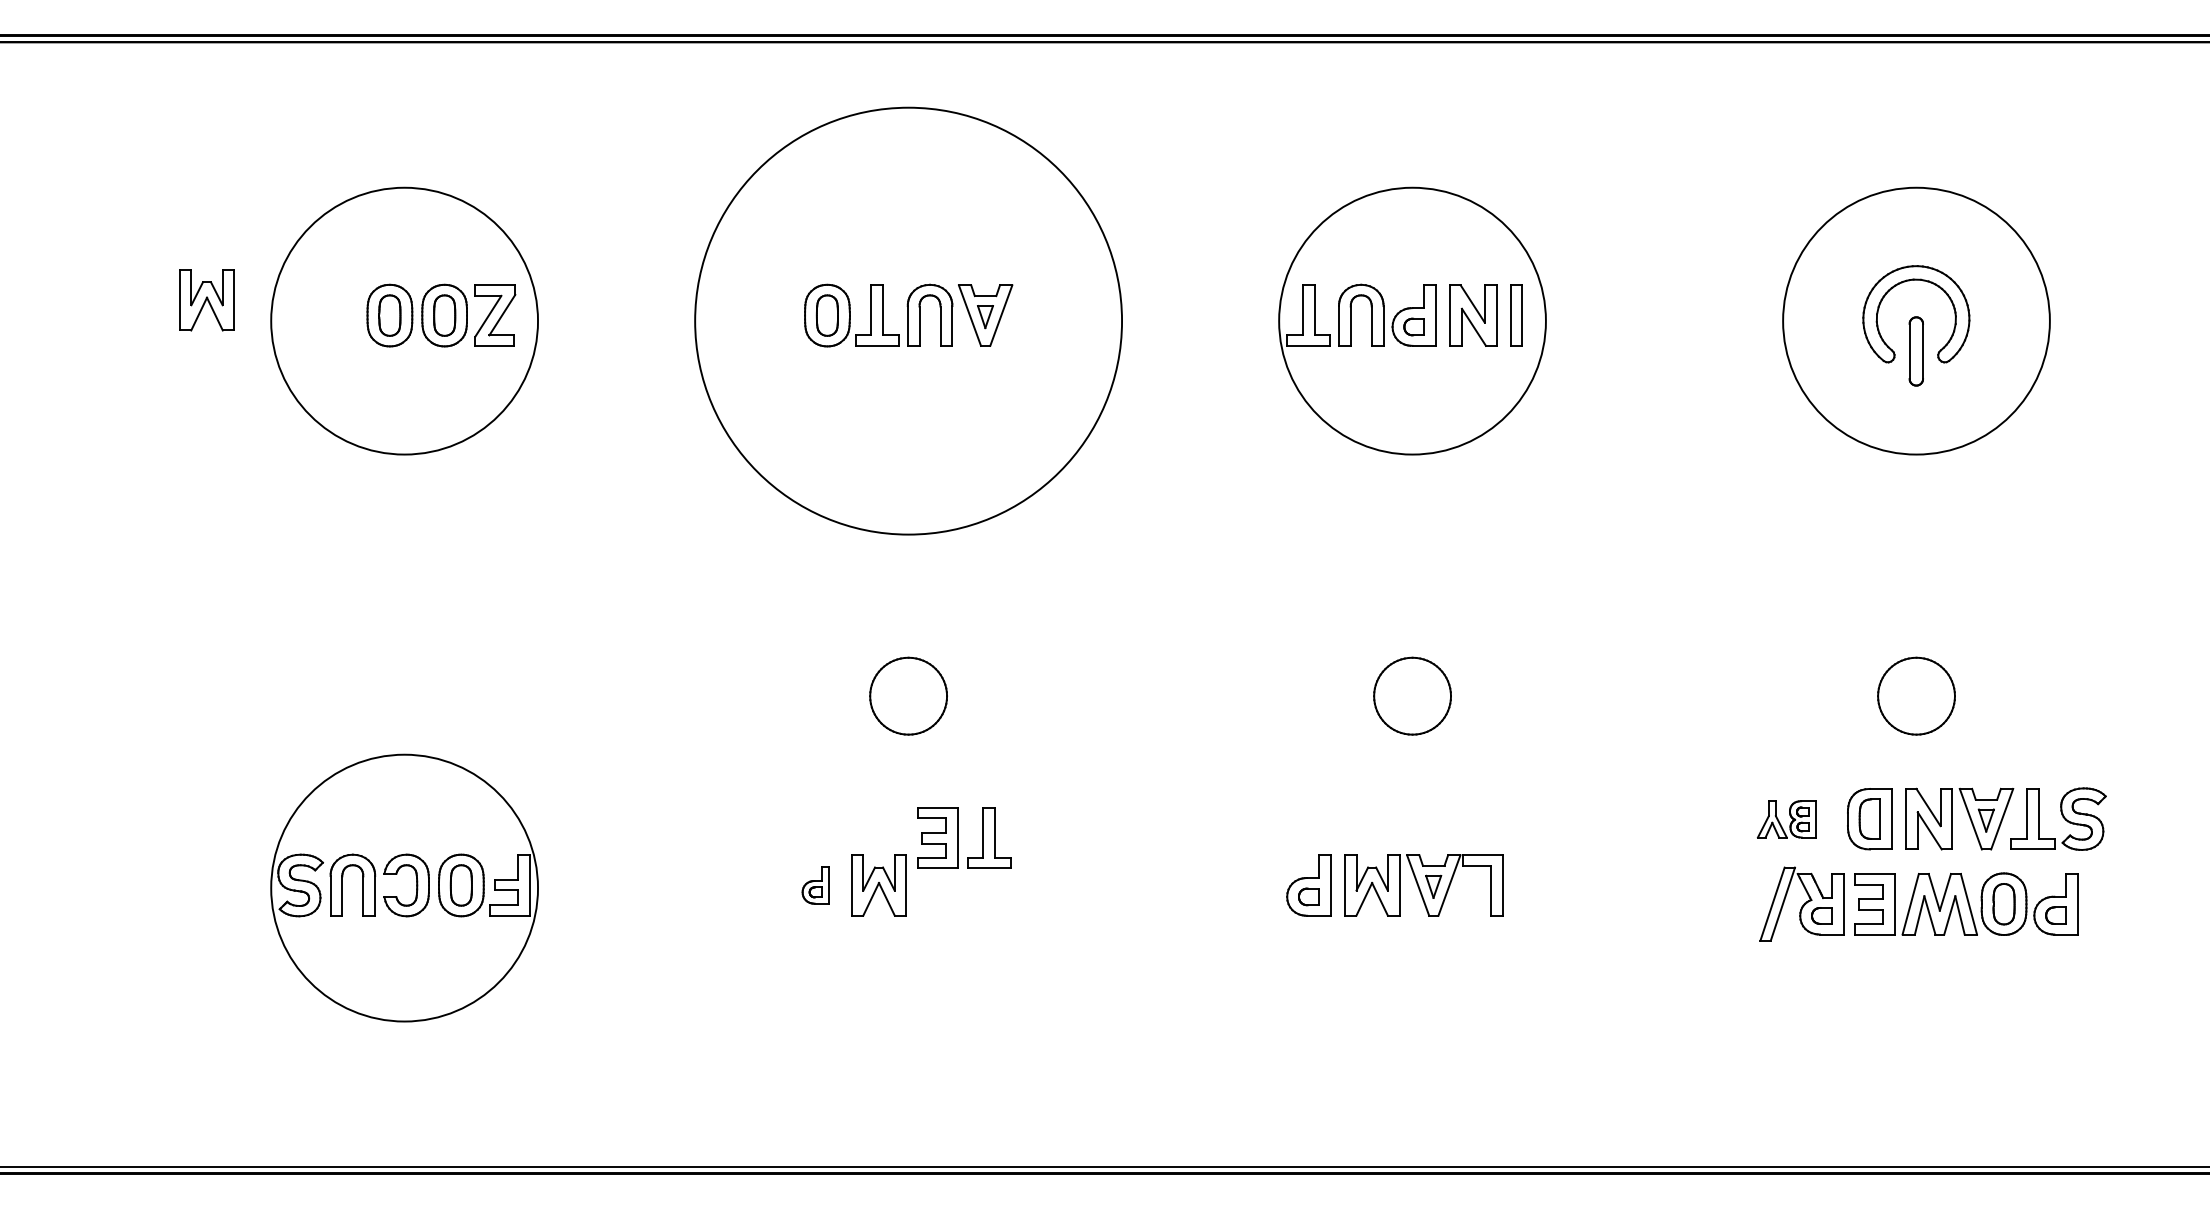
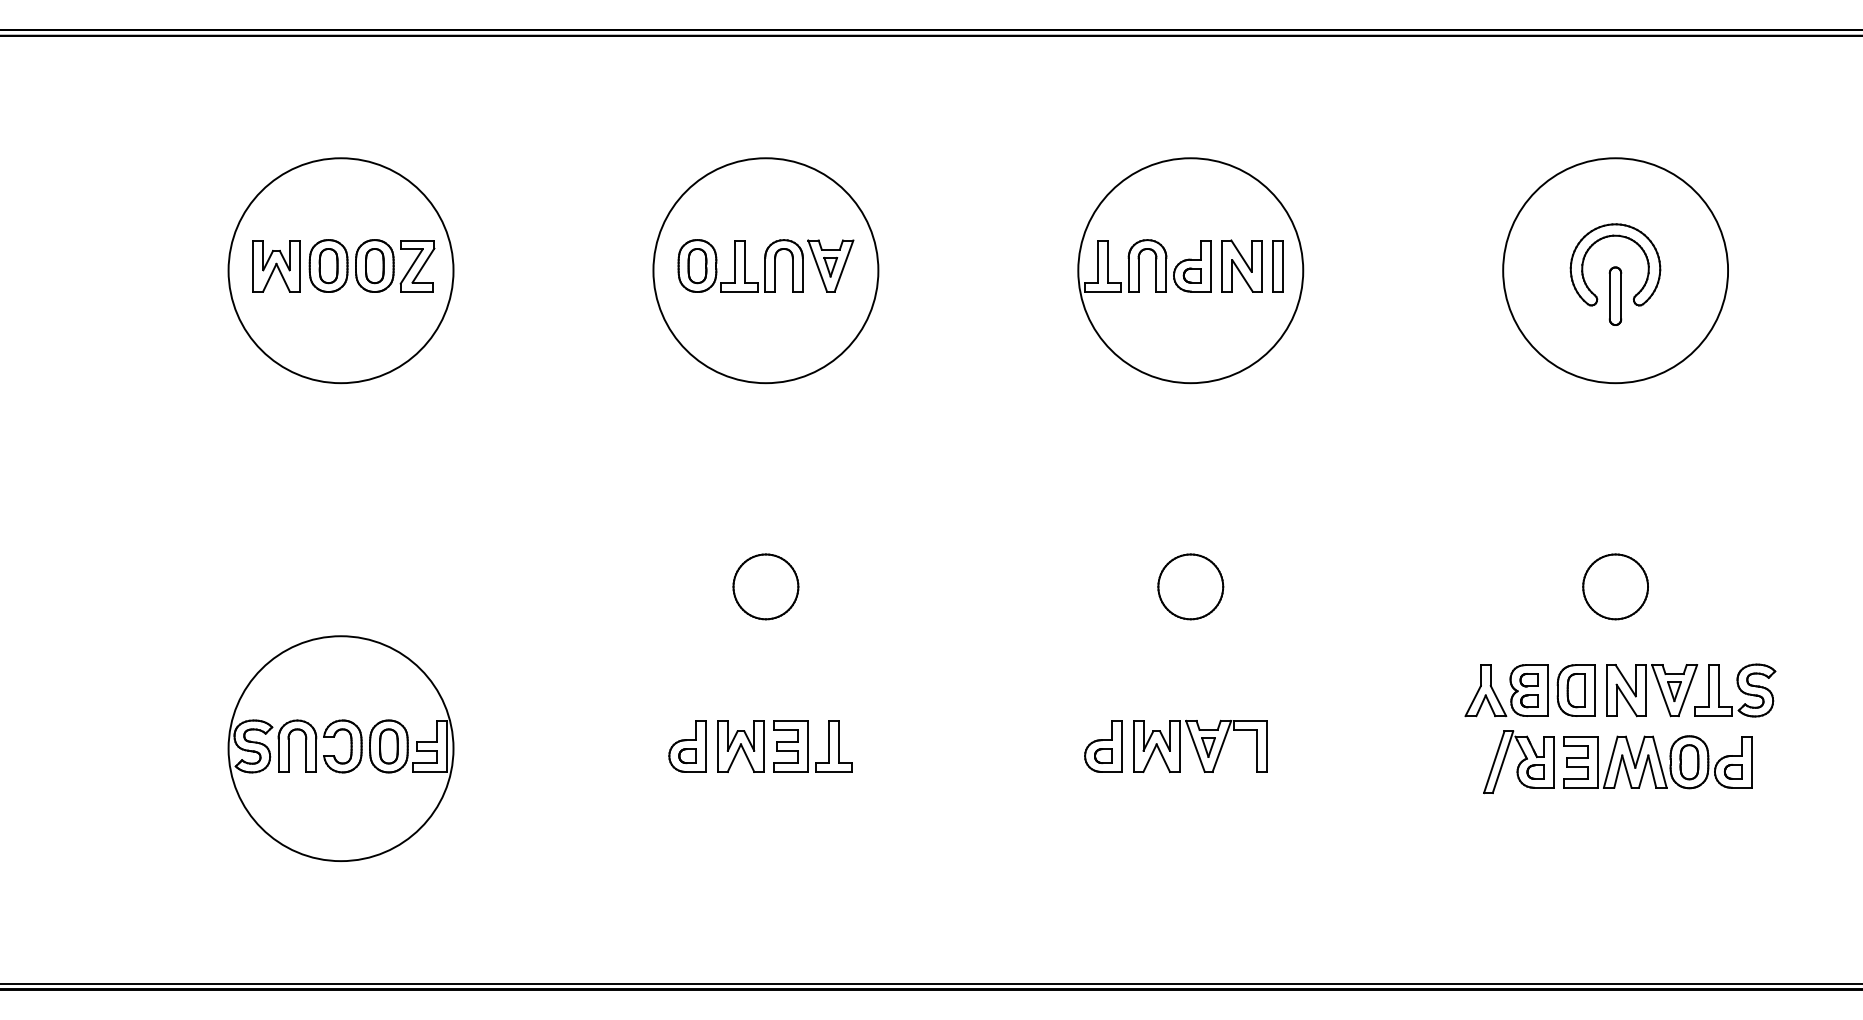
part: (207, 300) -> (276, 266), moved
circle: (908, 320) -> (765, 270), size x0.62
part: (1787, 819) -> (1506, 690), size x1.67
part: (963, 838) -> (812, 746), moved
part: (815, 885) -> (687, 746), size x1.67

